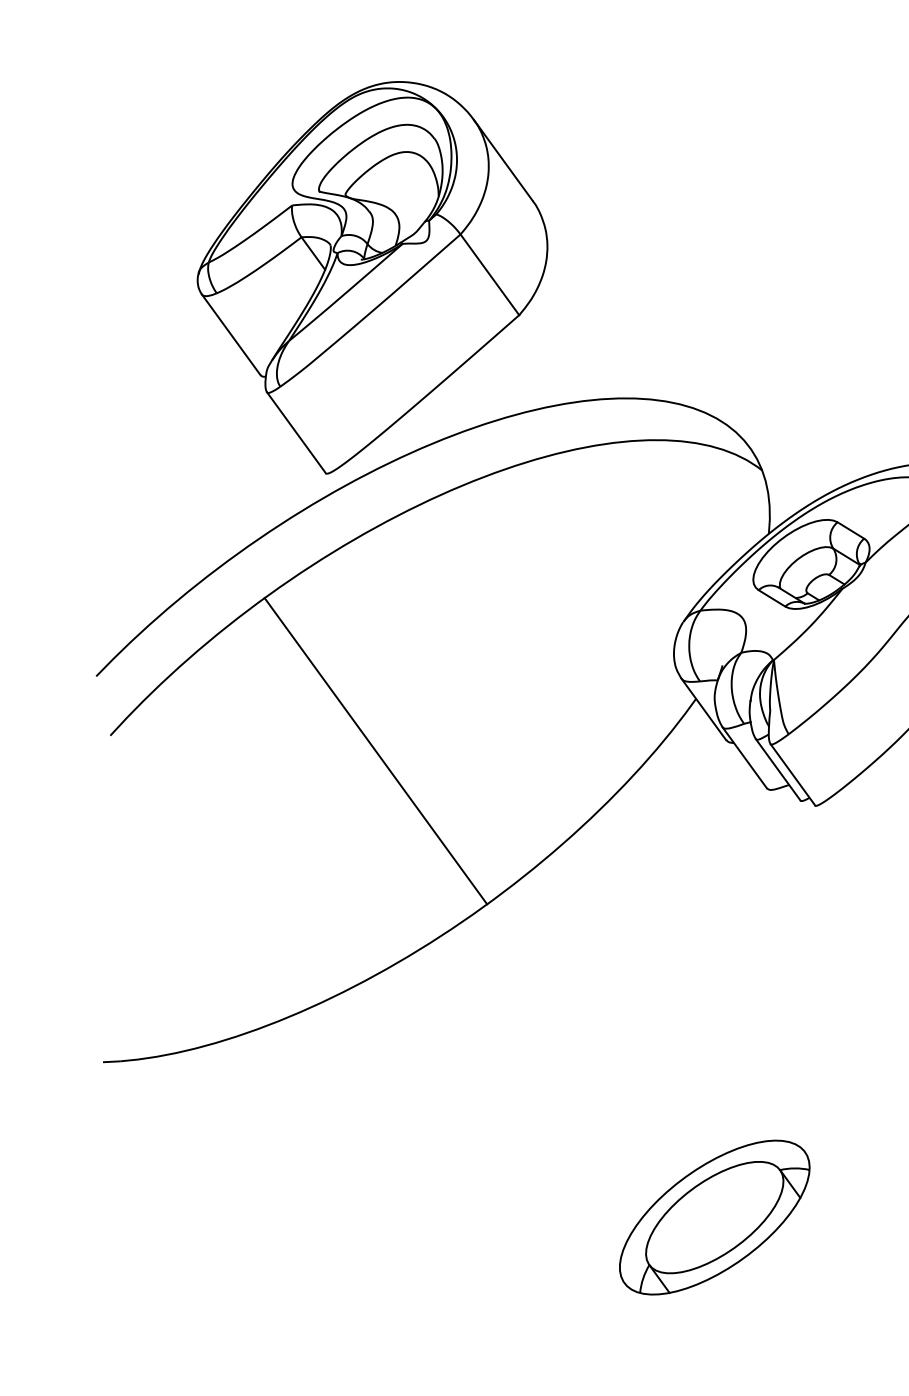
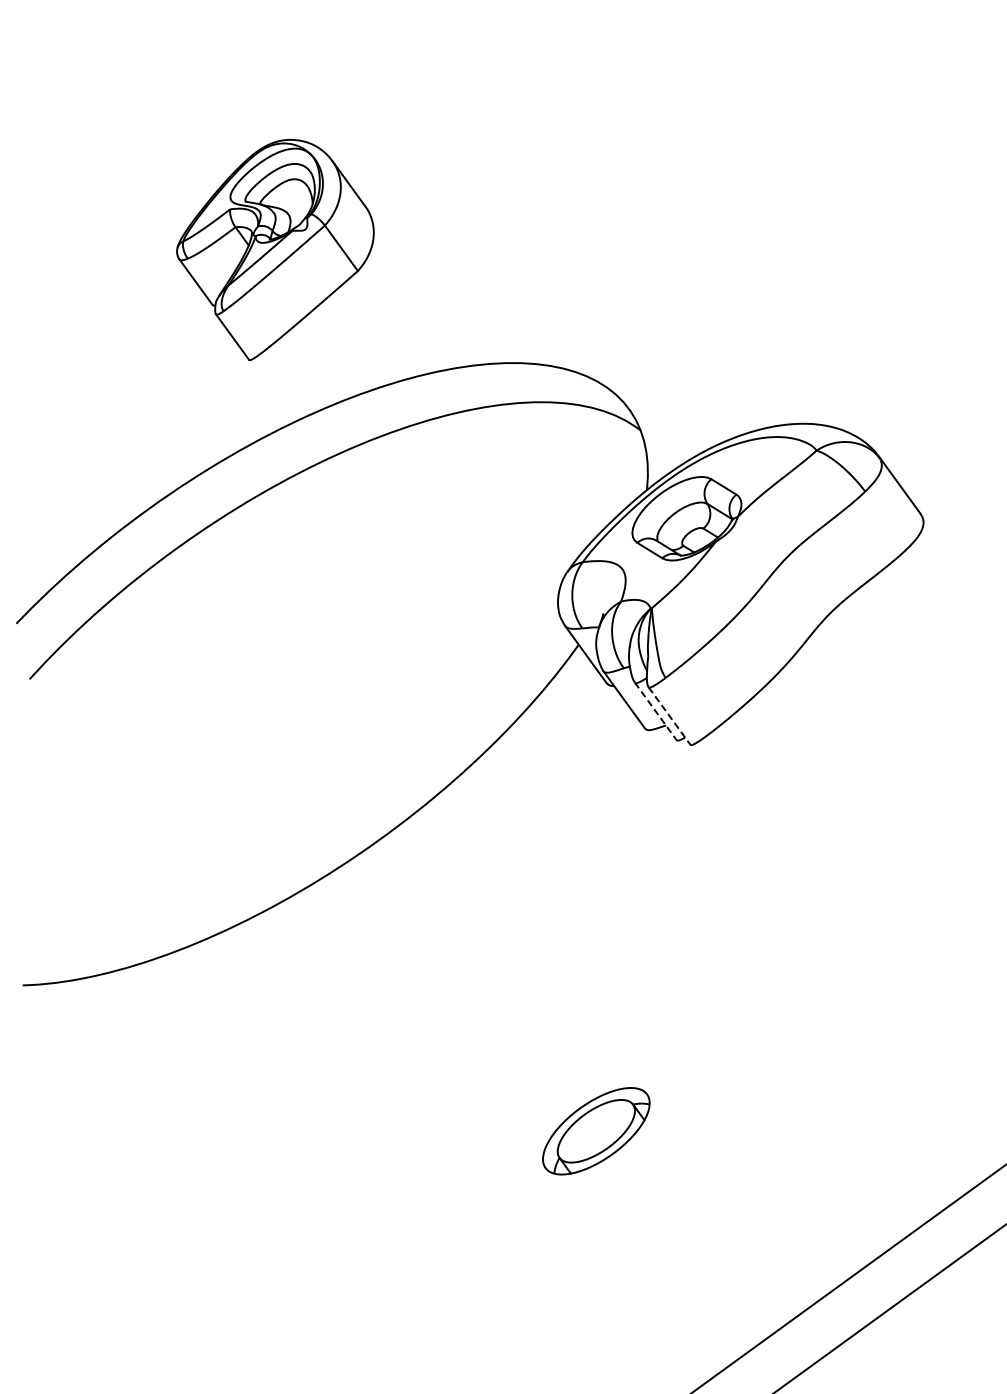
part: (372, 277) -> (275, 249), size x0.6
line: (375, 750) -> (278, 693), removed
line: (777, 770) -> (655, 711), solid -> dashed
line: (792, 775) -> (669, 716), solid -> dashed
part: (715, 1217) -> (596, 1131), size x0.6

